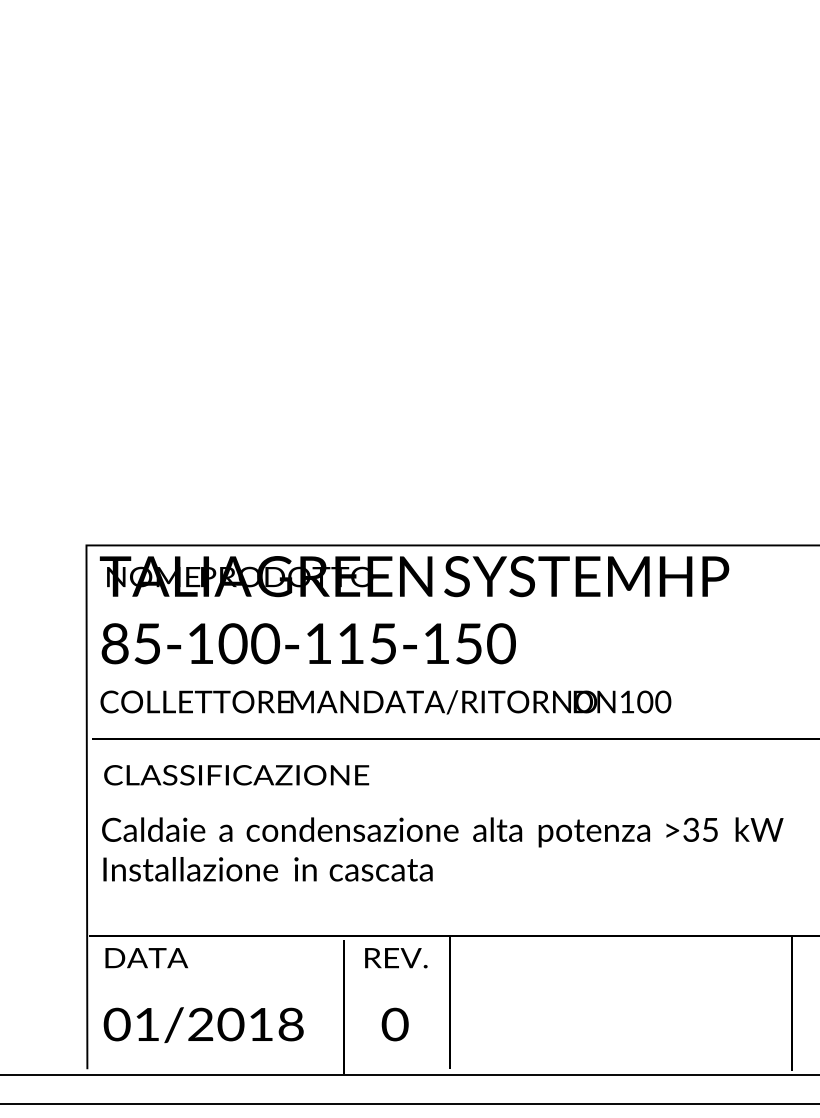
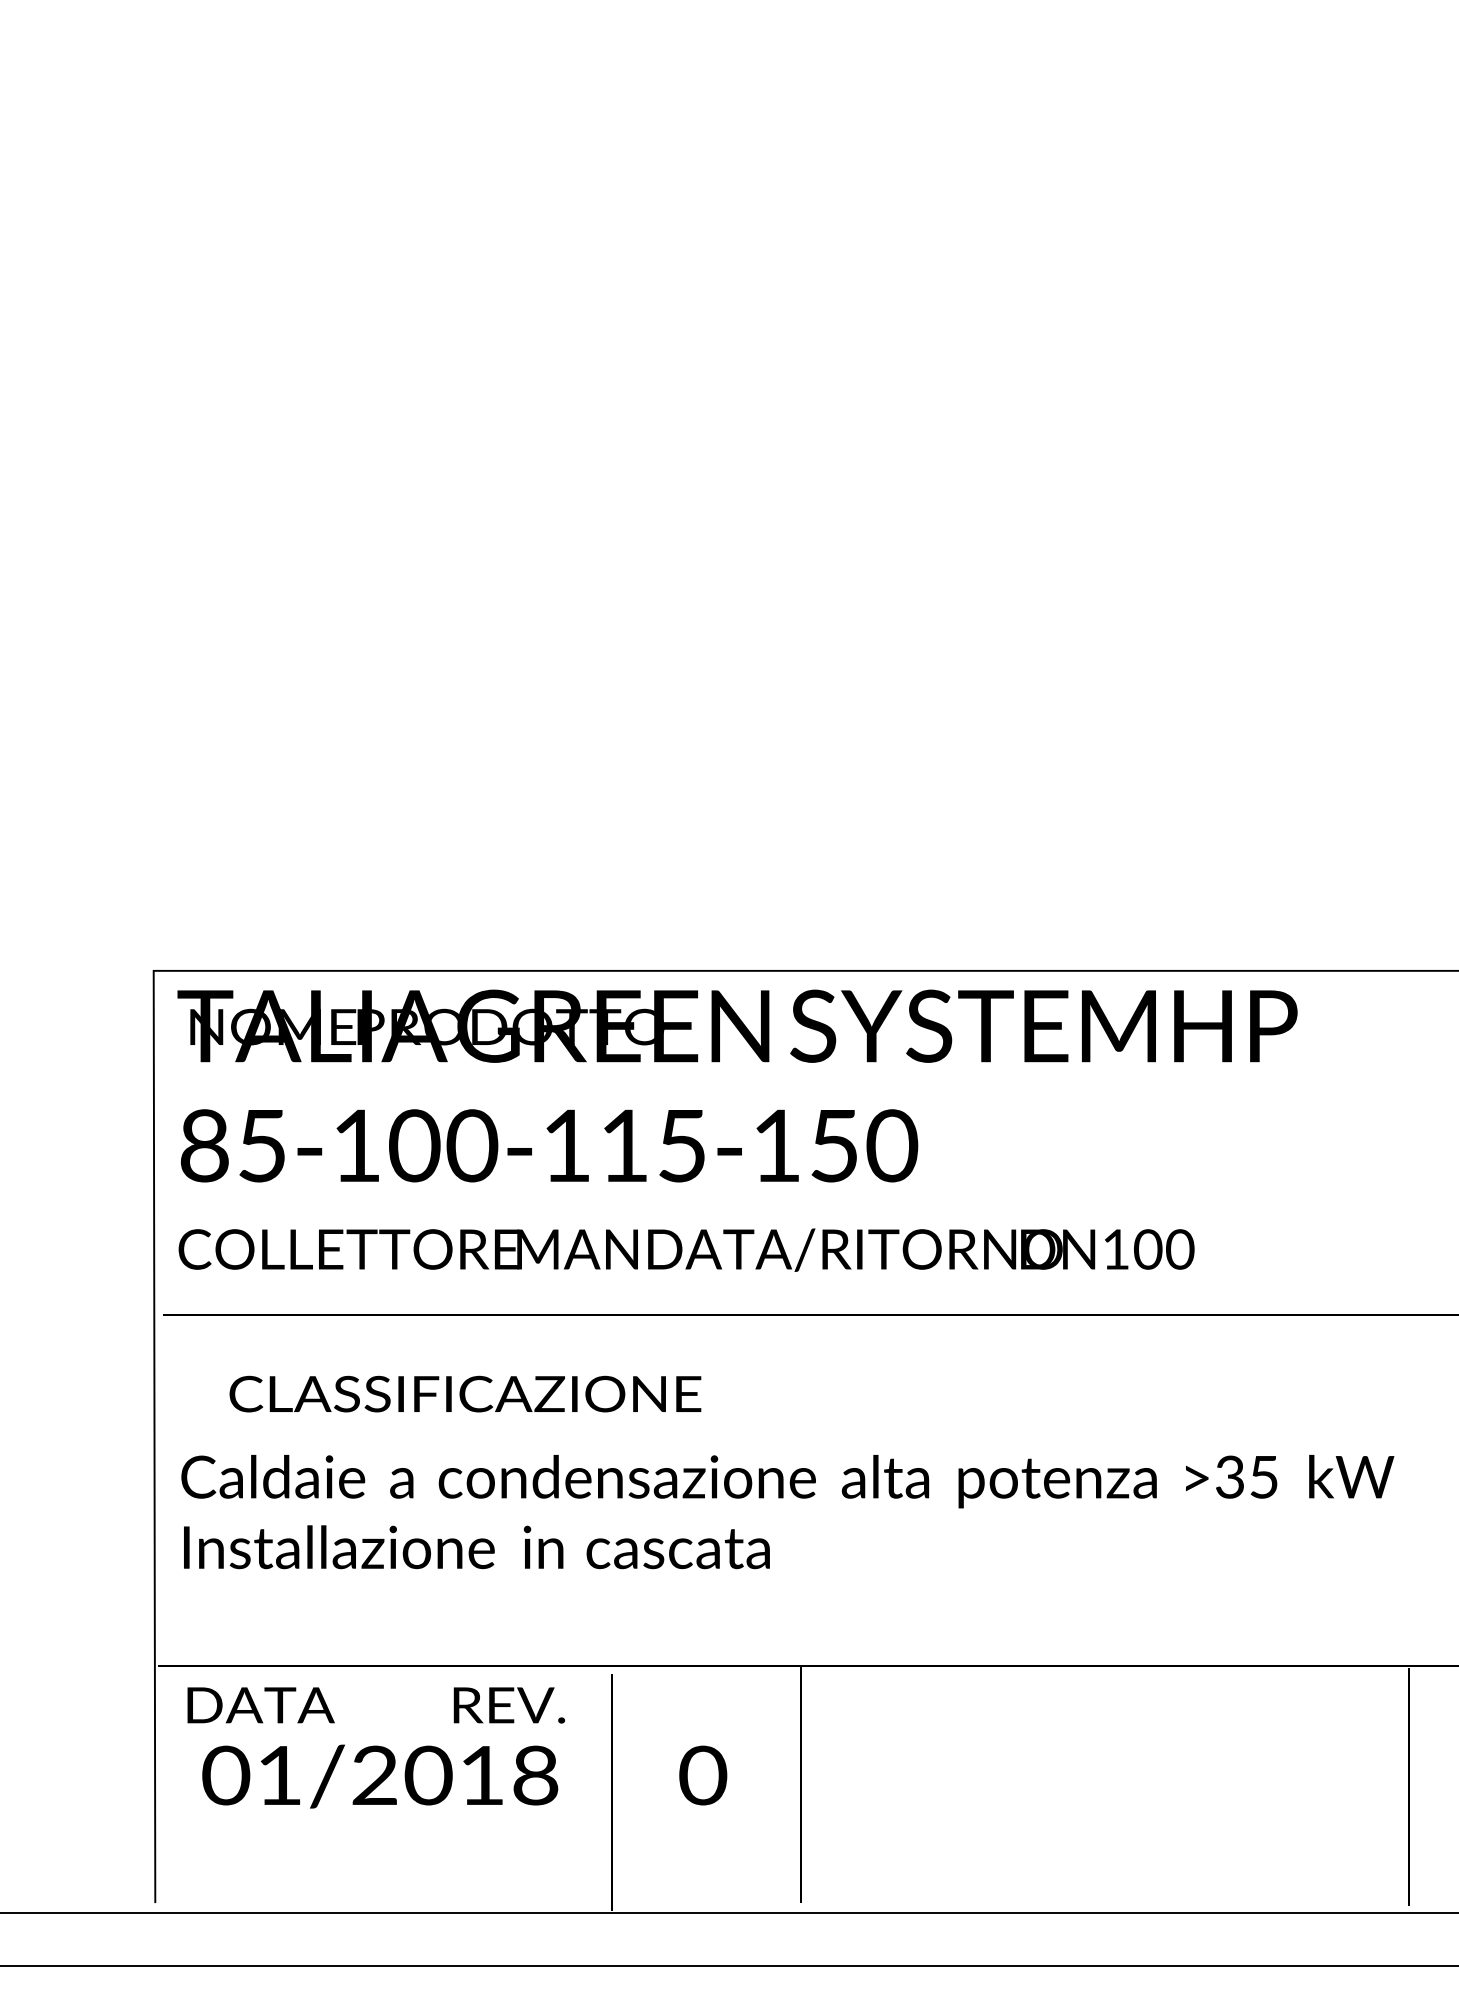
text: (236, 775) -> (465, 1394), moved
text: (396, 958) -> (509, 1706), moved
text: (203, 1024) -> (379, 1775), moved
text: (394, 1024) -> (701, 1775), moved

